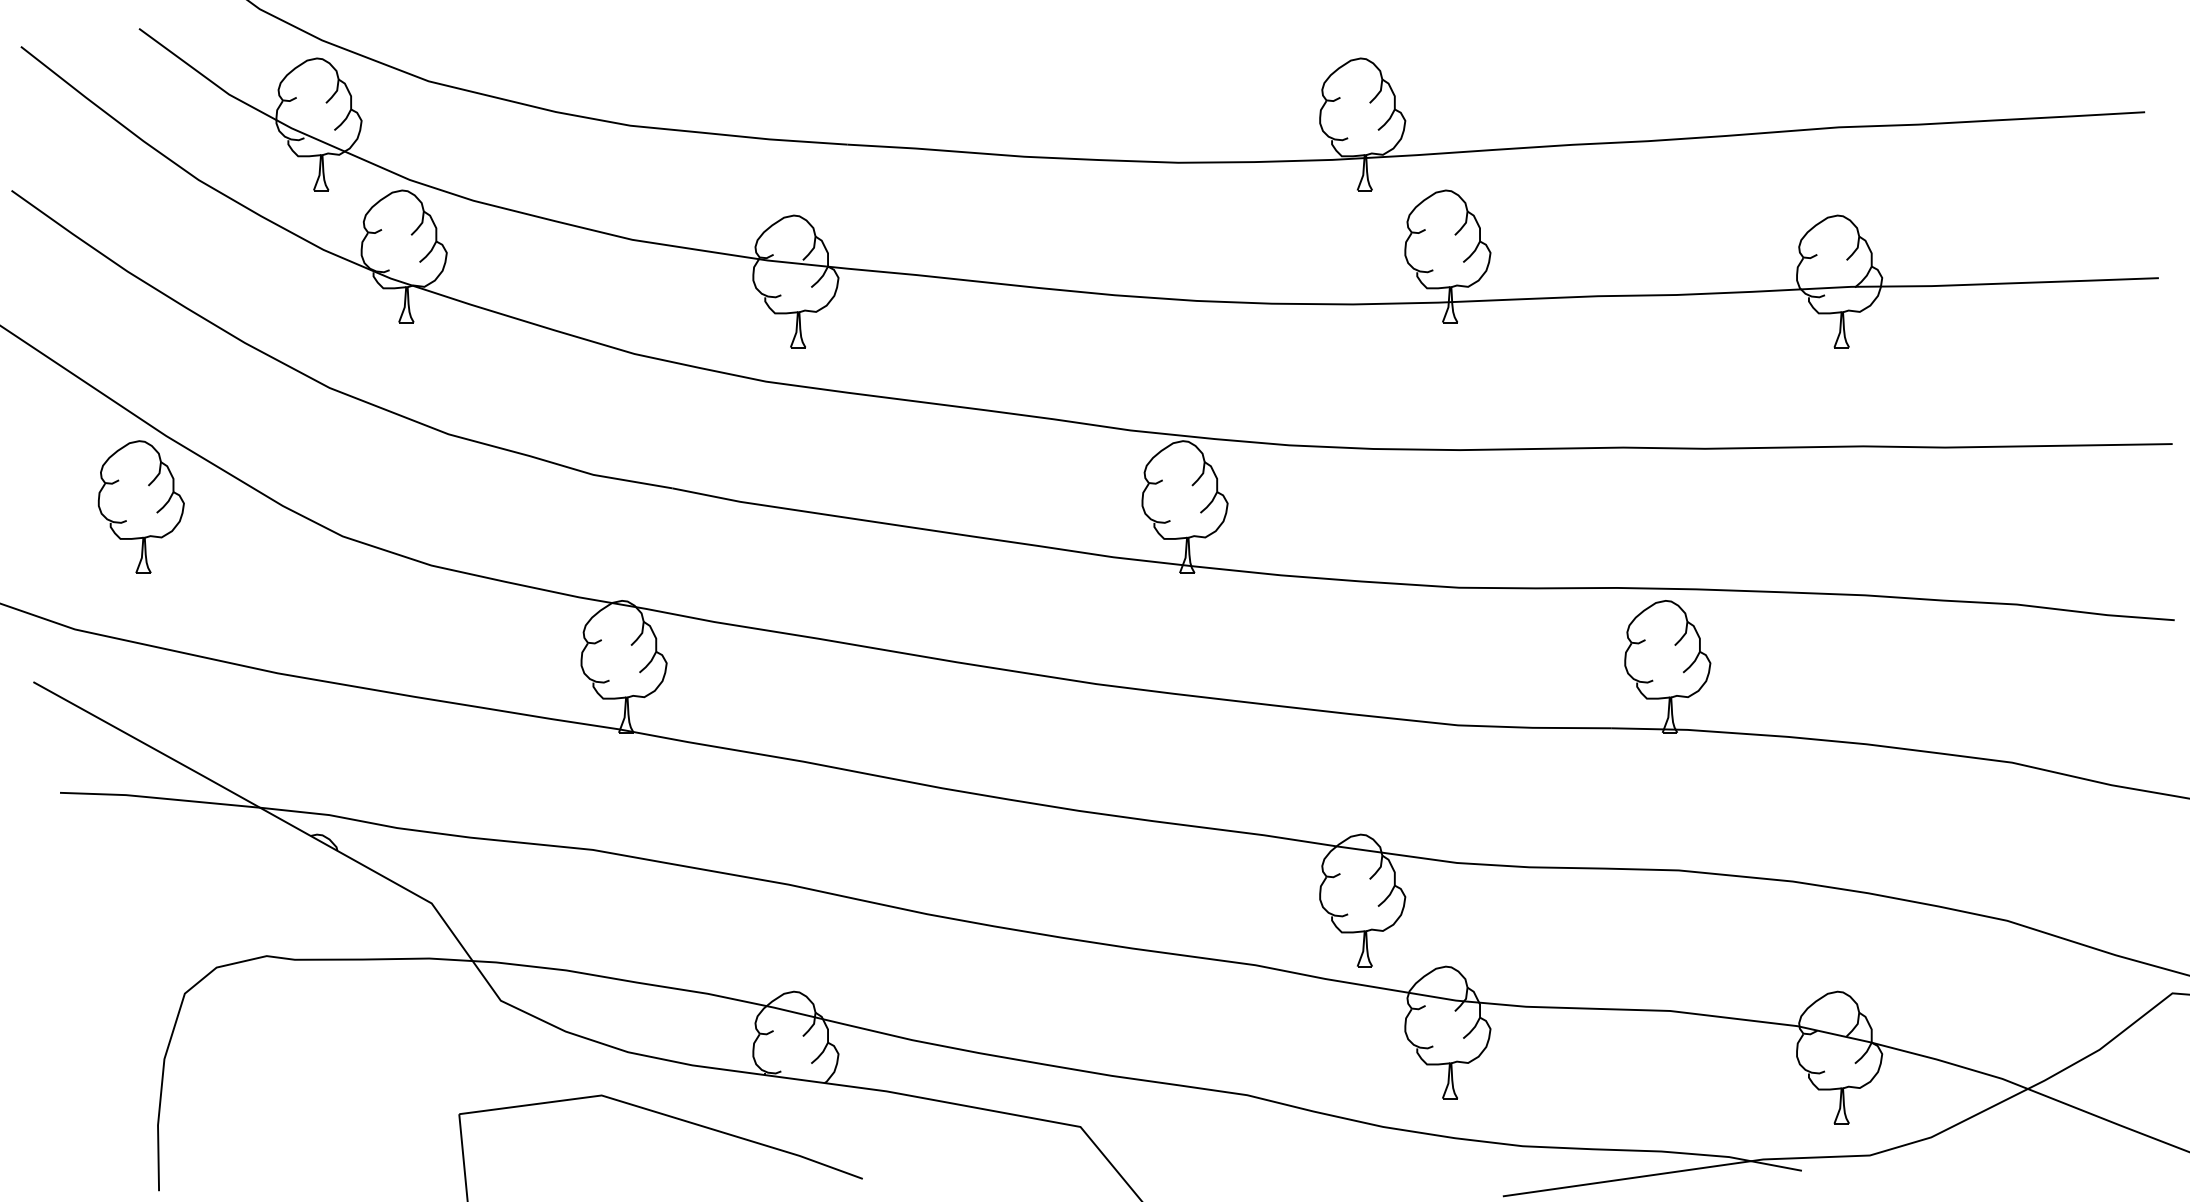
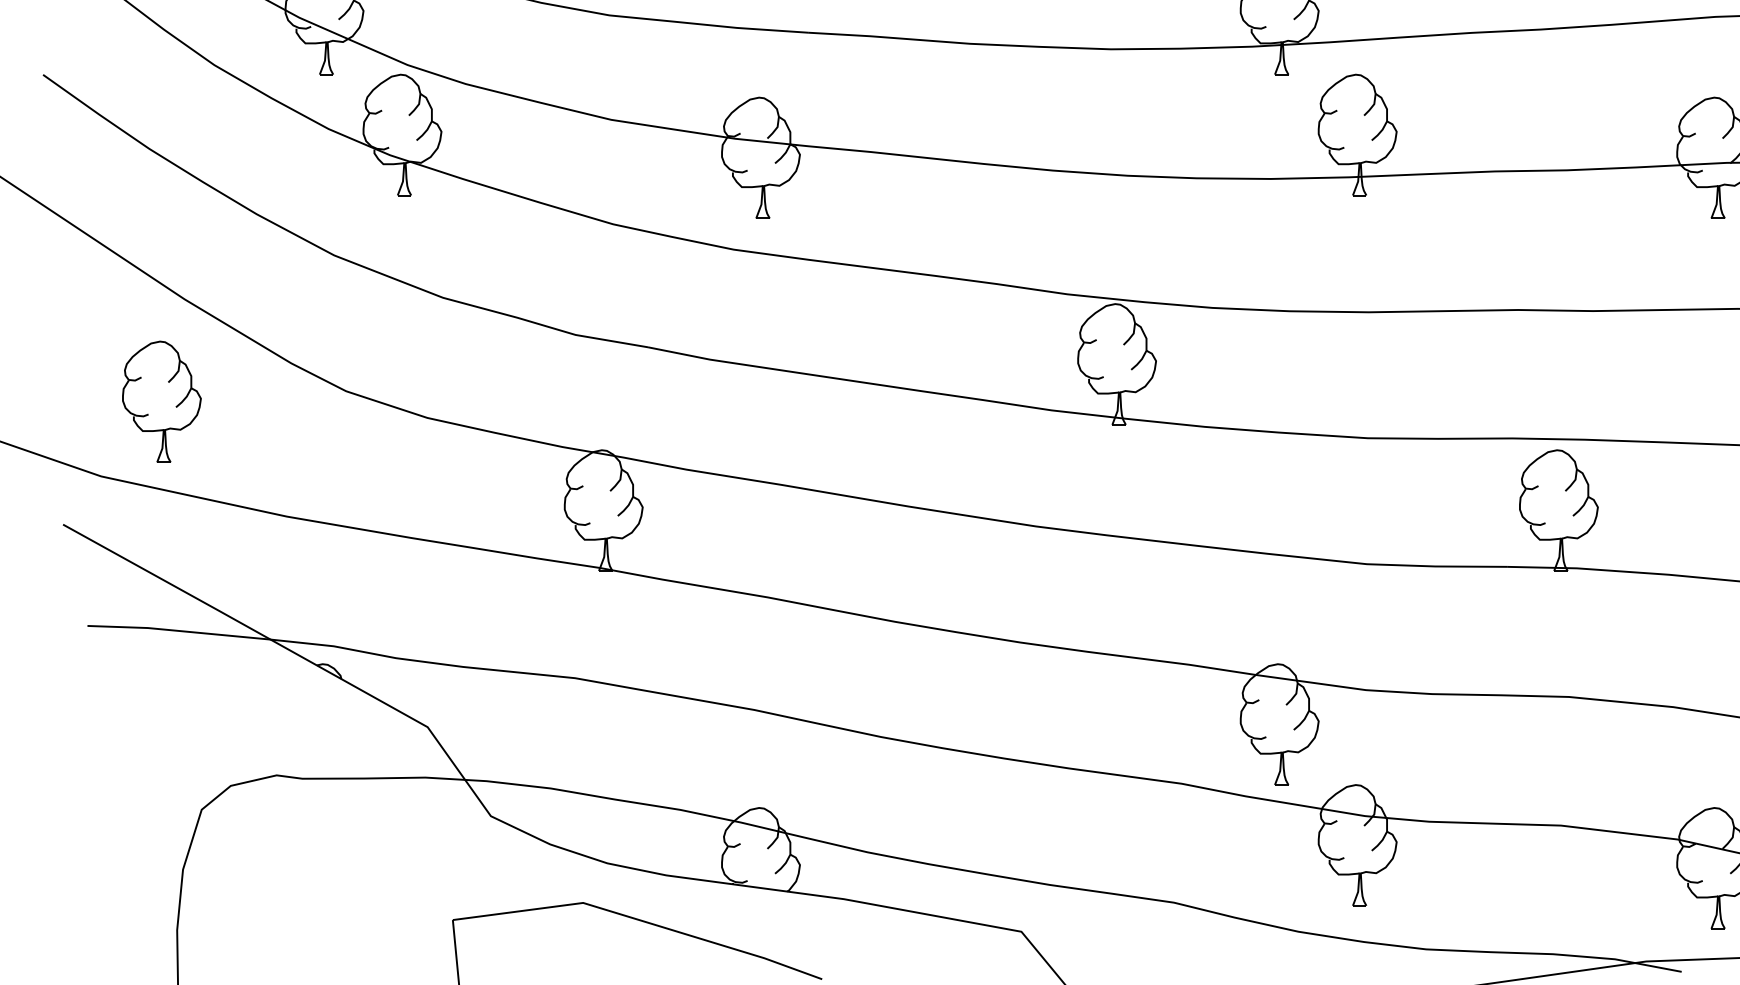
part: (140, 506) -> (161, 401), moved

